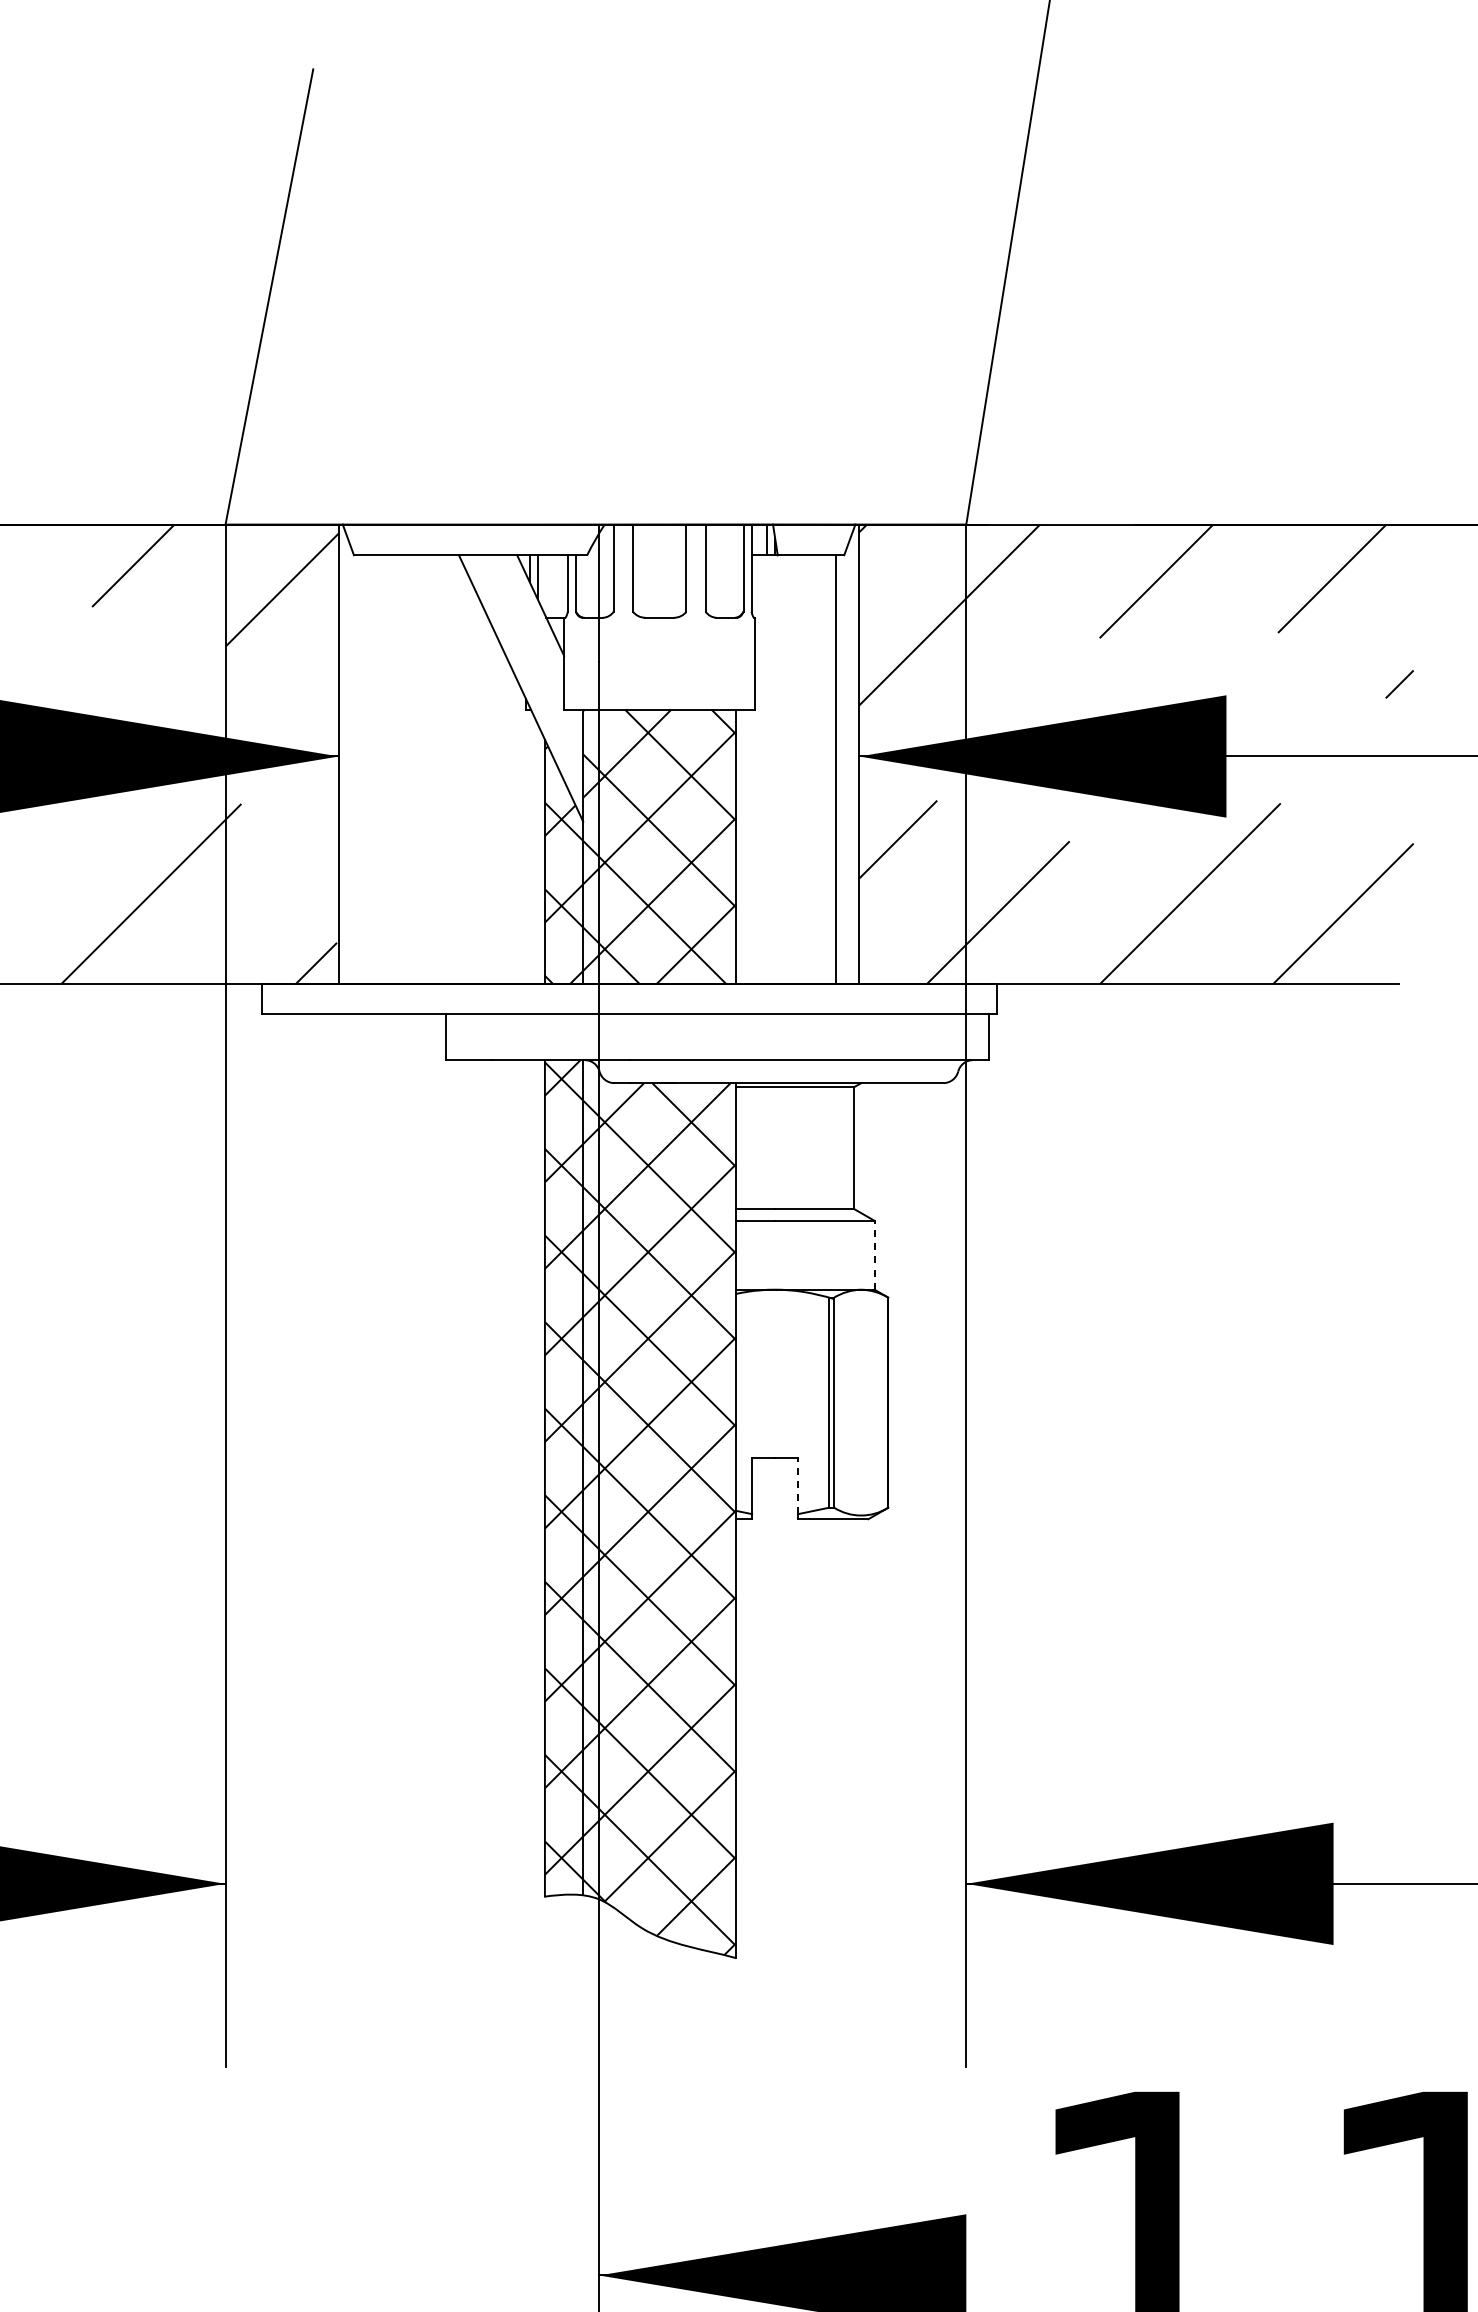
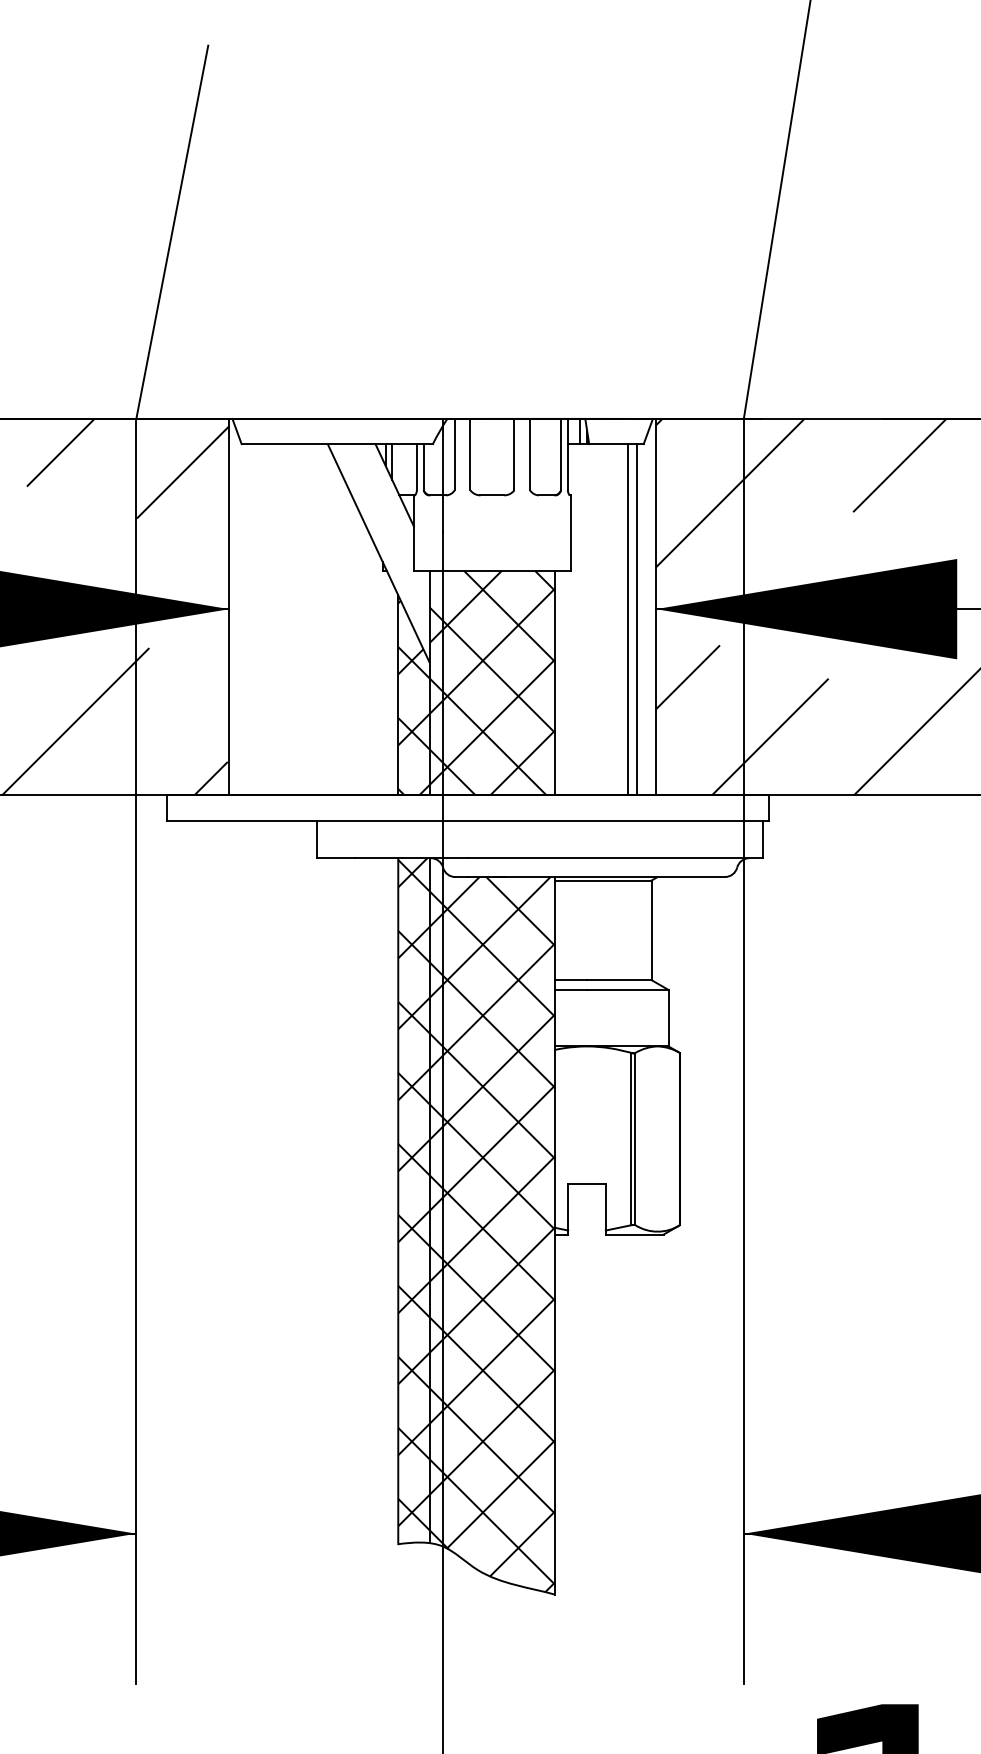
line: (824, 769) -> (627, 619), added
line: (874, 1254) -> (668, 1017), dashed -> solid
line: (798, 1485) -> (606, 1207), dashed -> solid

